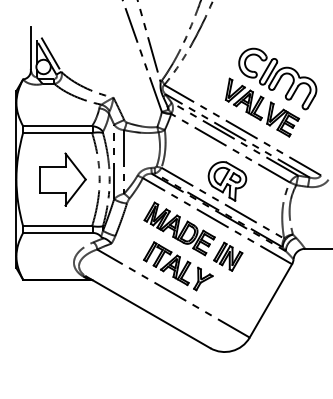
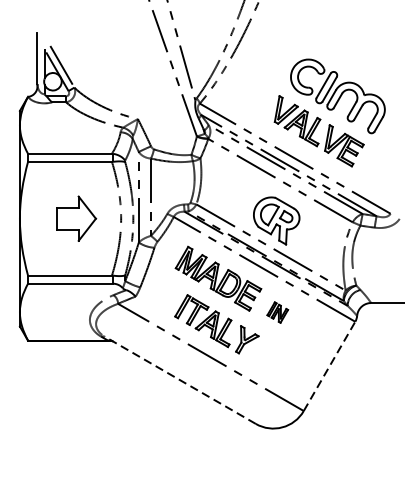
part: (62, 179) -> (75, 218), size x0.7
part: (228, 256) -> (277, 312), size x0.6
line: (271, 300) -> (330, 365), solid -> dashed
line: (148, 312) -> (180, 380), solid -> dashed

